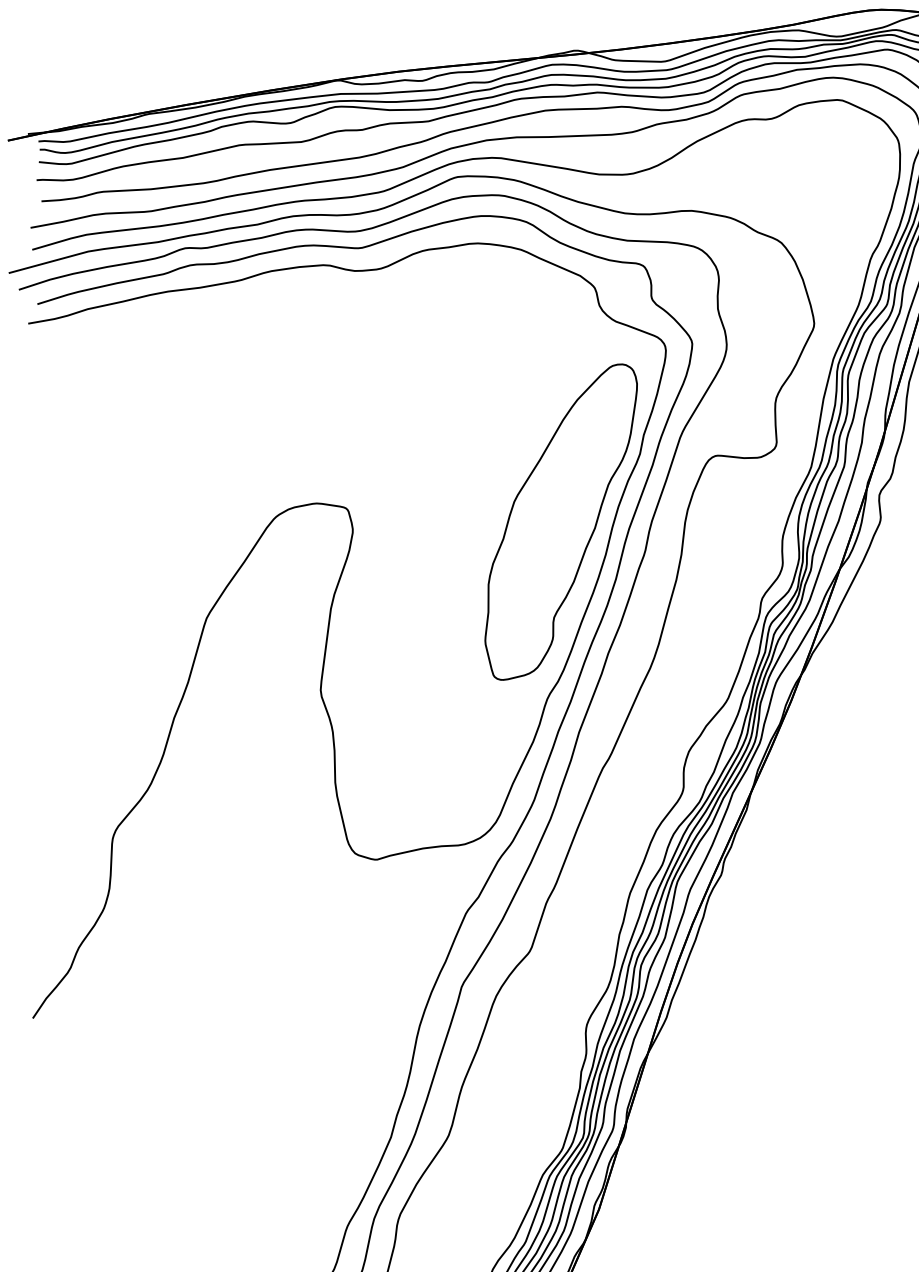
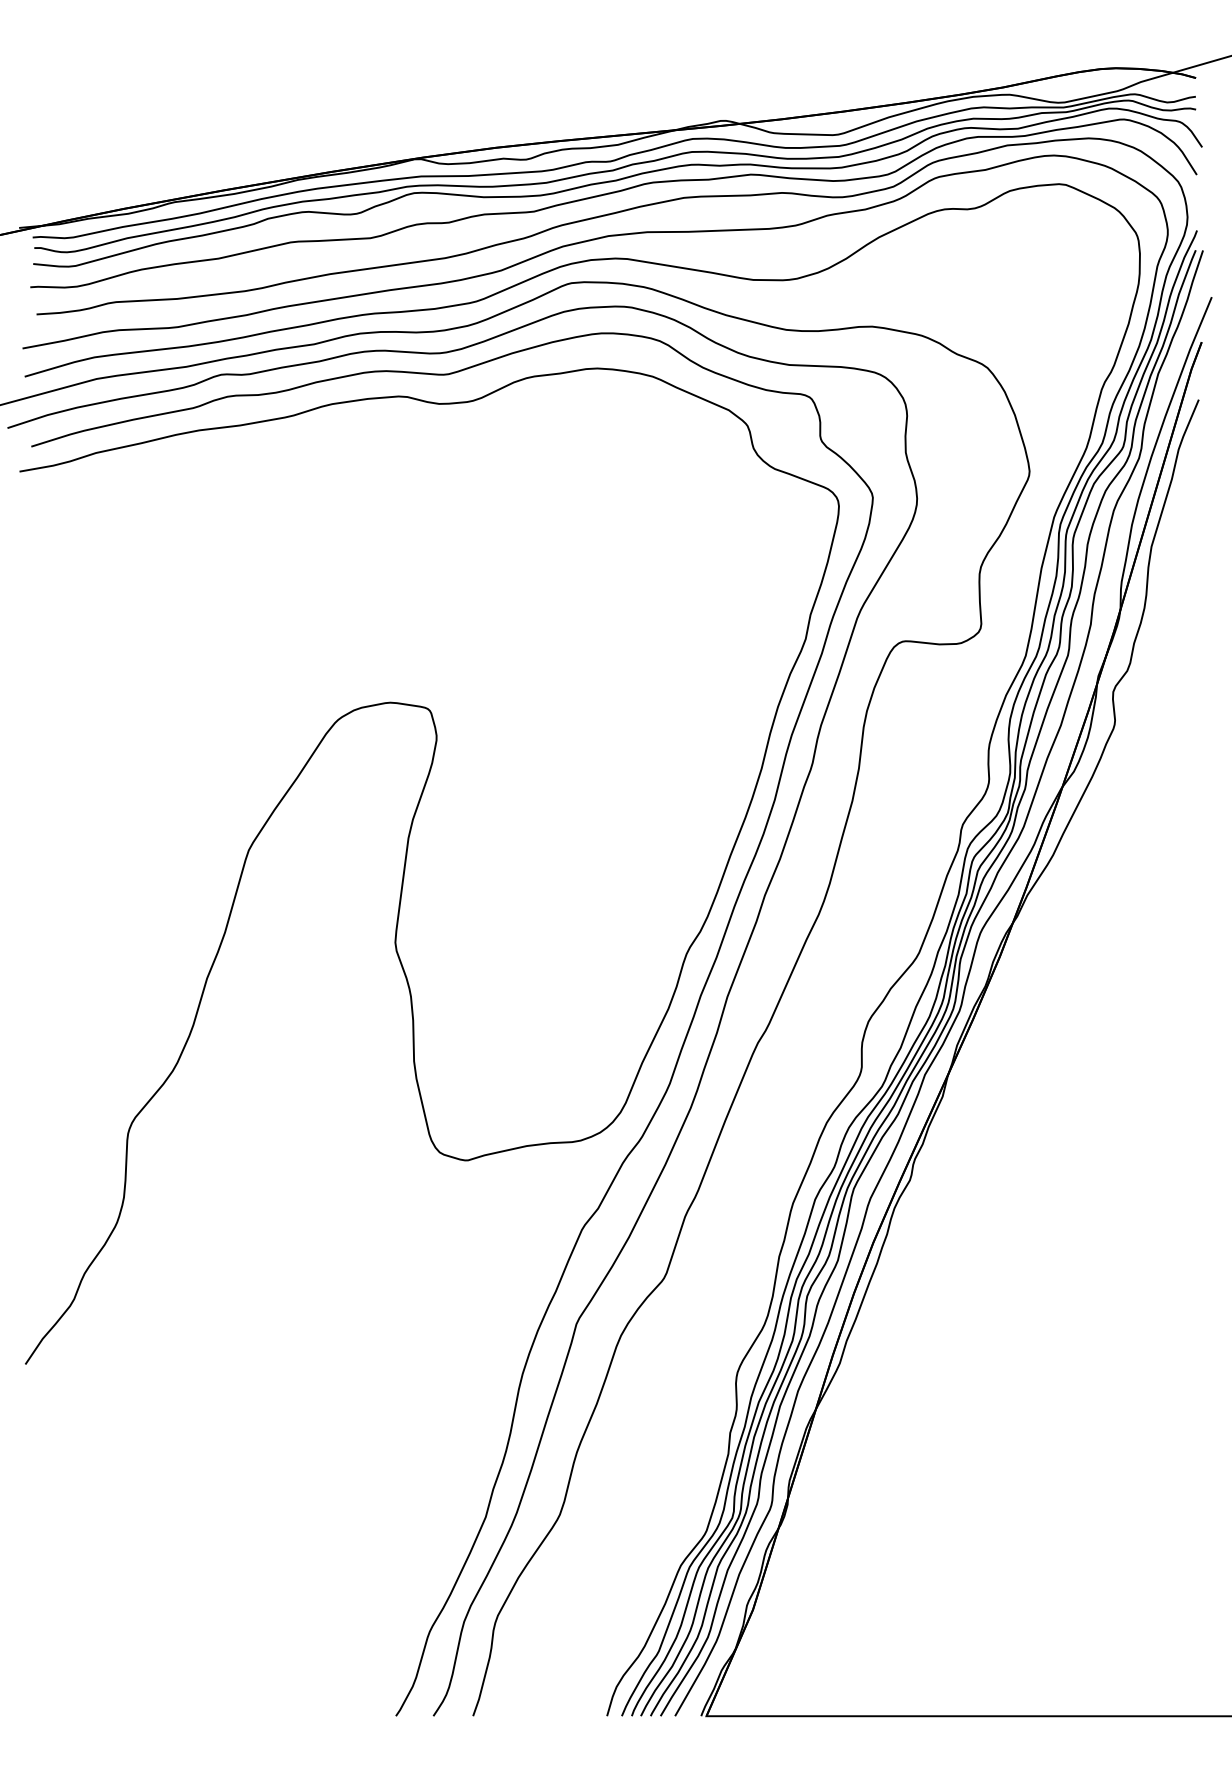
part: (561, 522) -> (704, 726), removed

